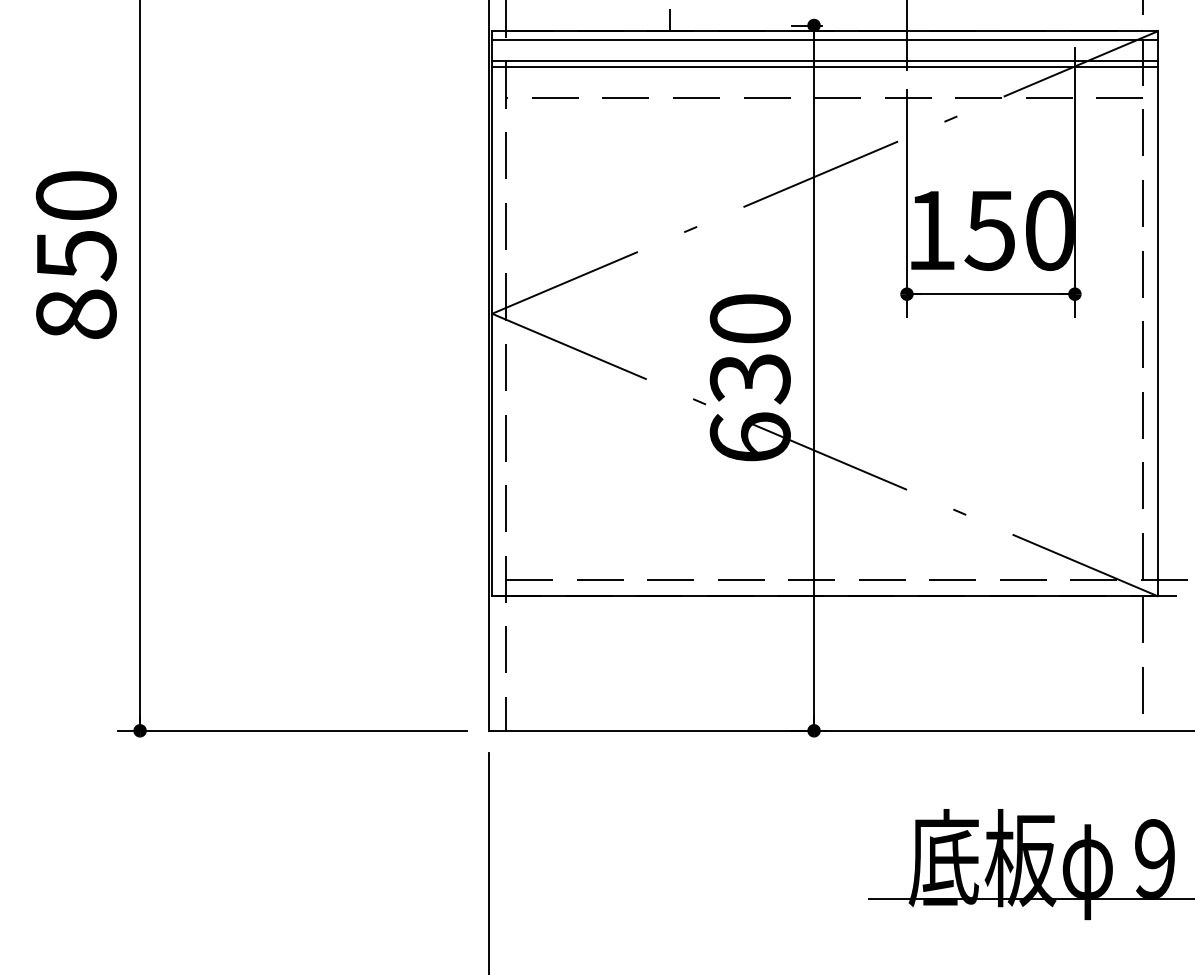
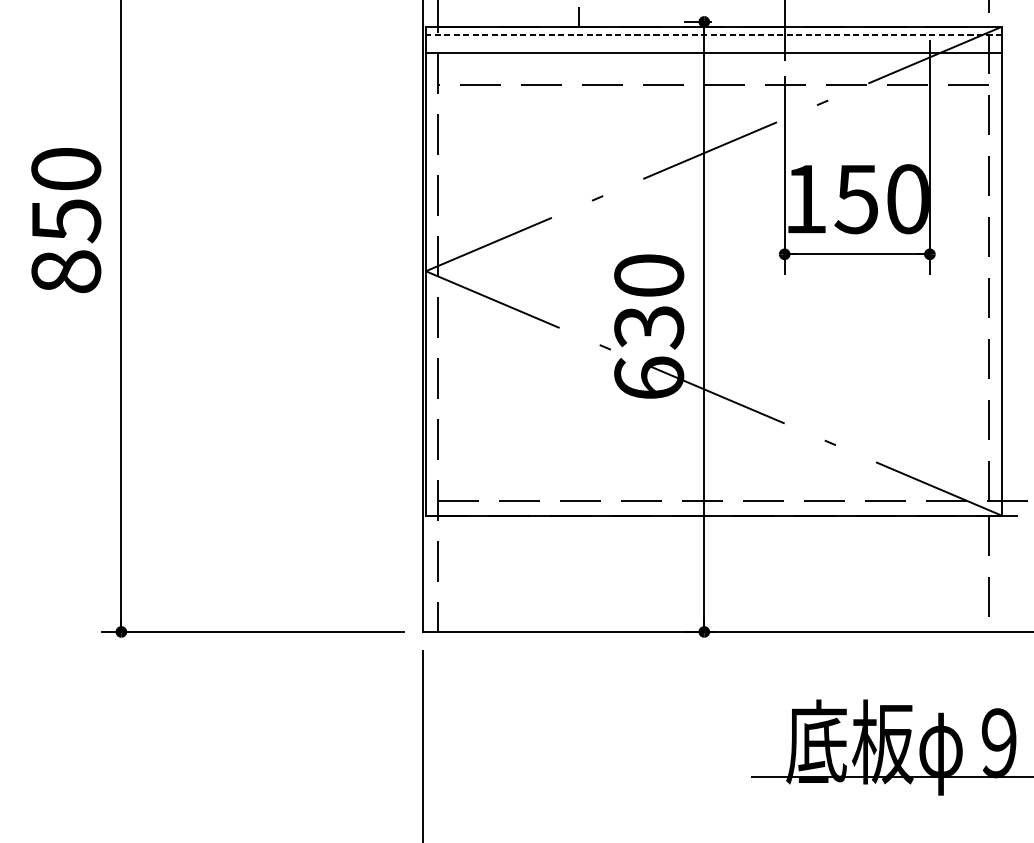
line: (824, 40) -> (713, 34), solid -> dashed
line: (825, 66) -> (714, 57), removed

